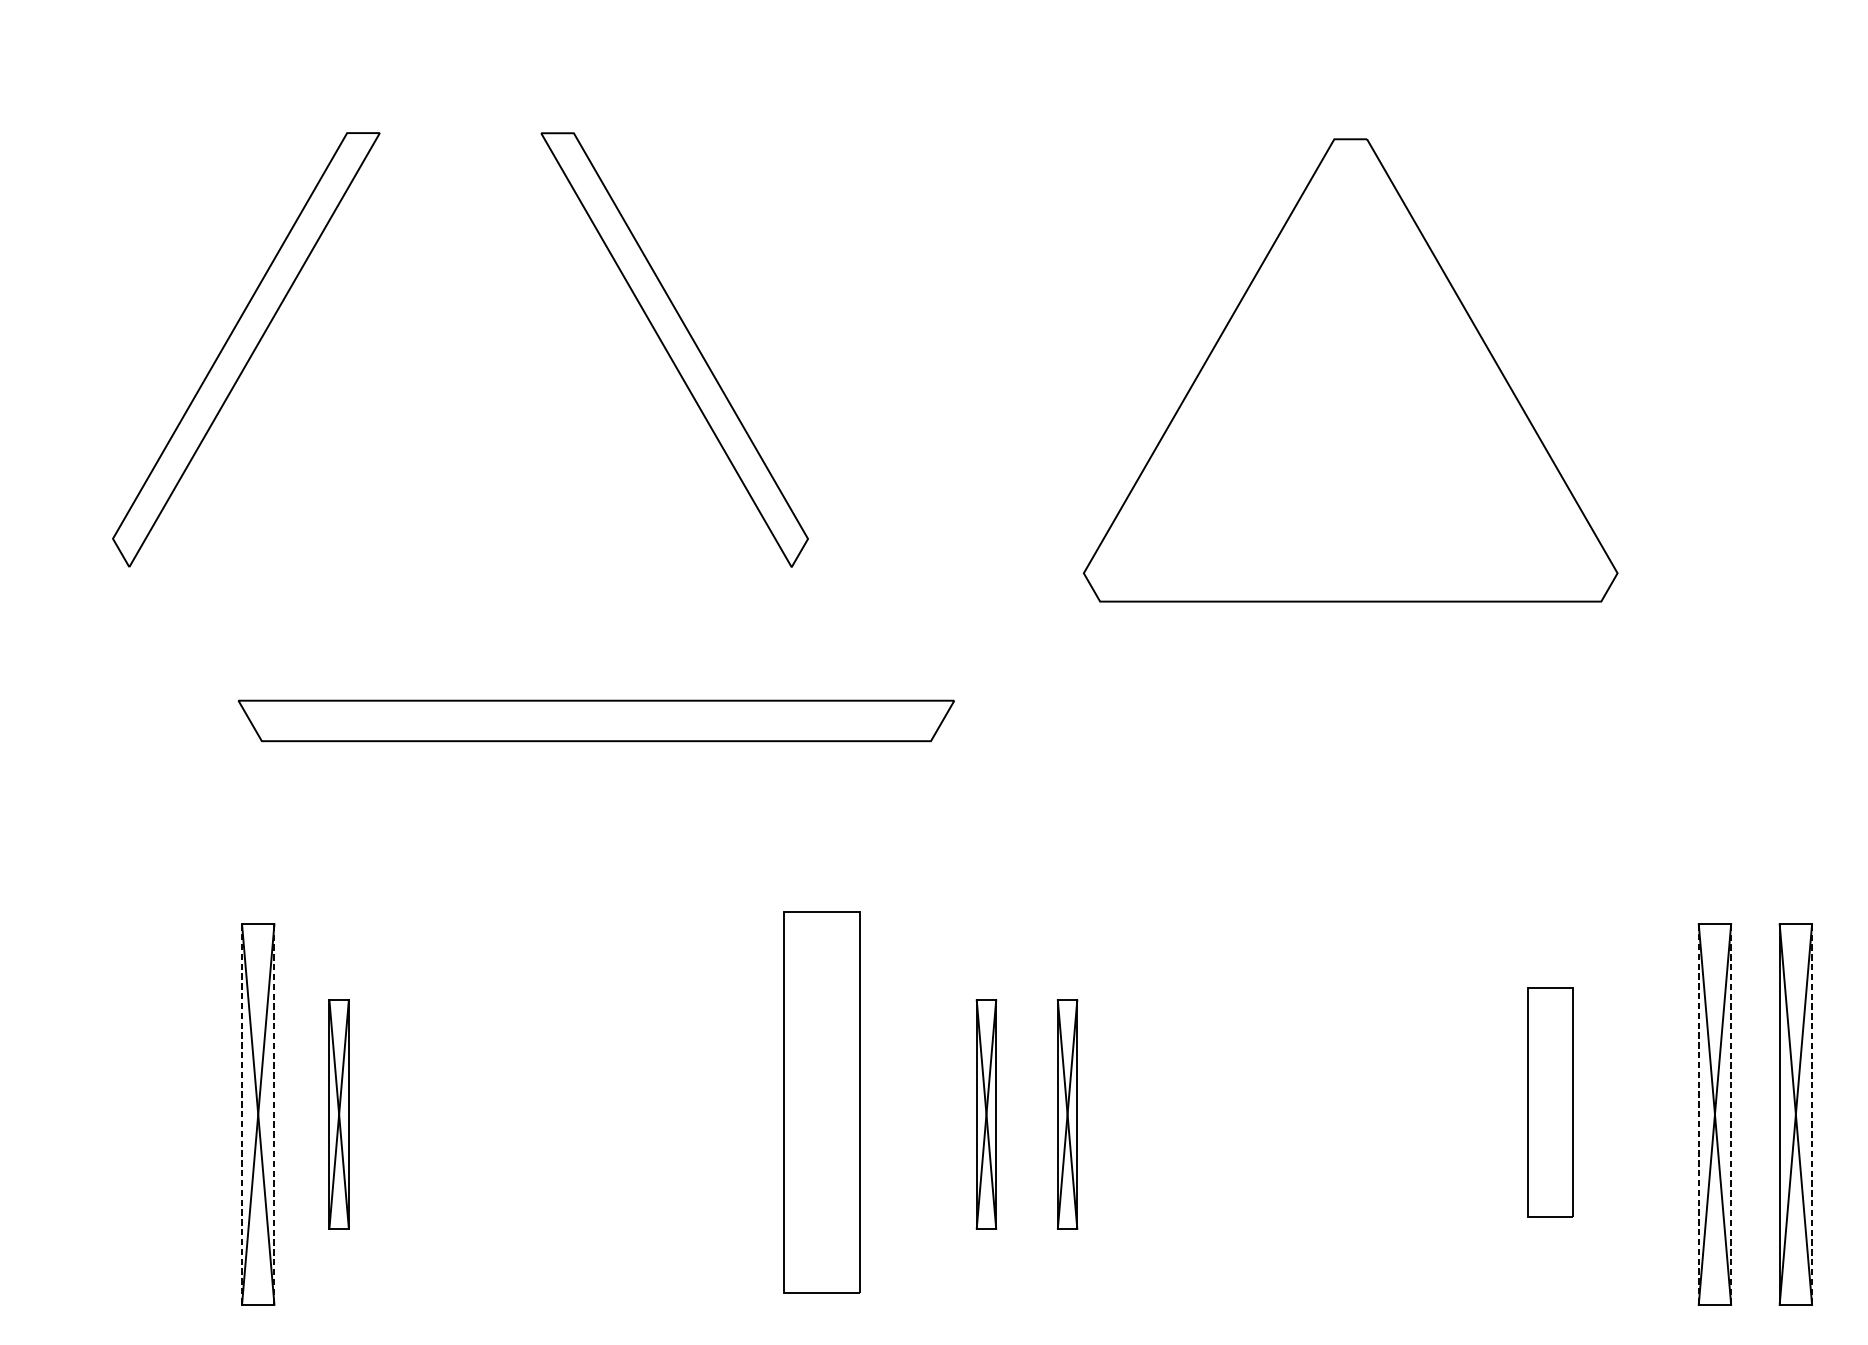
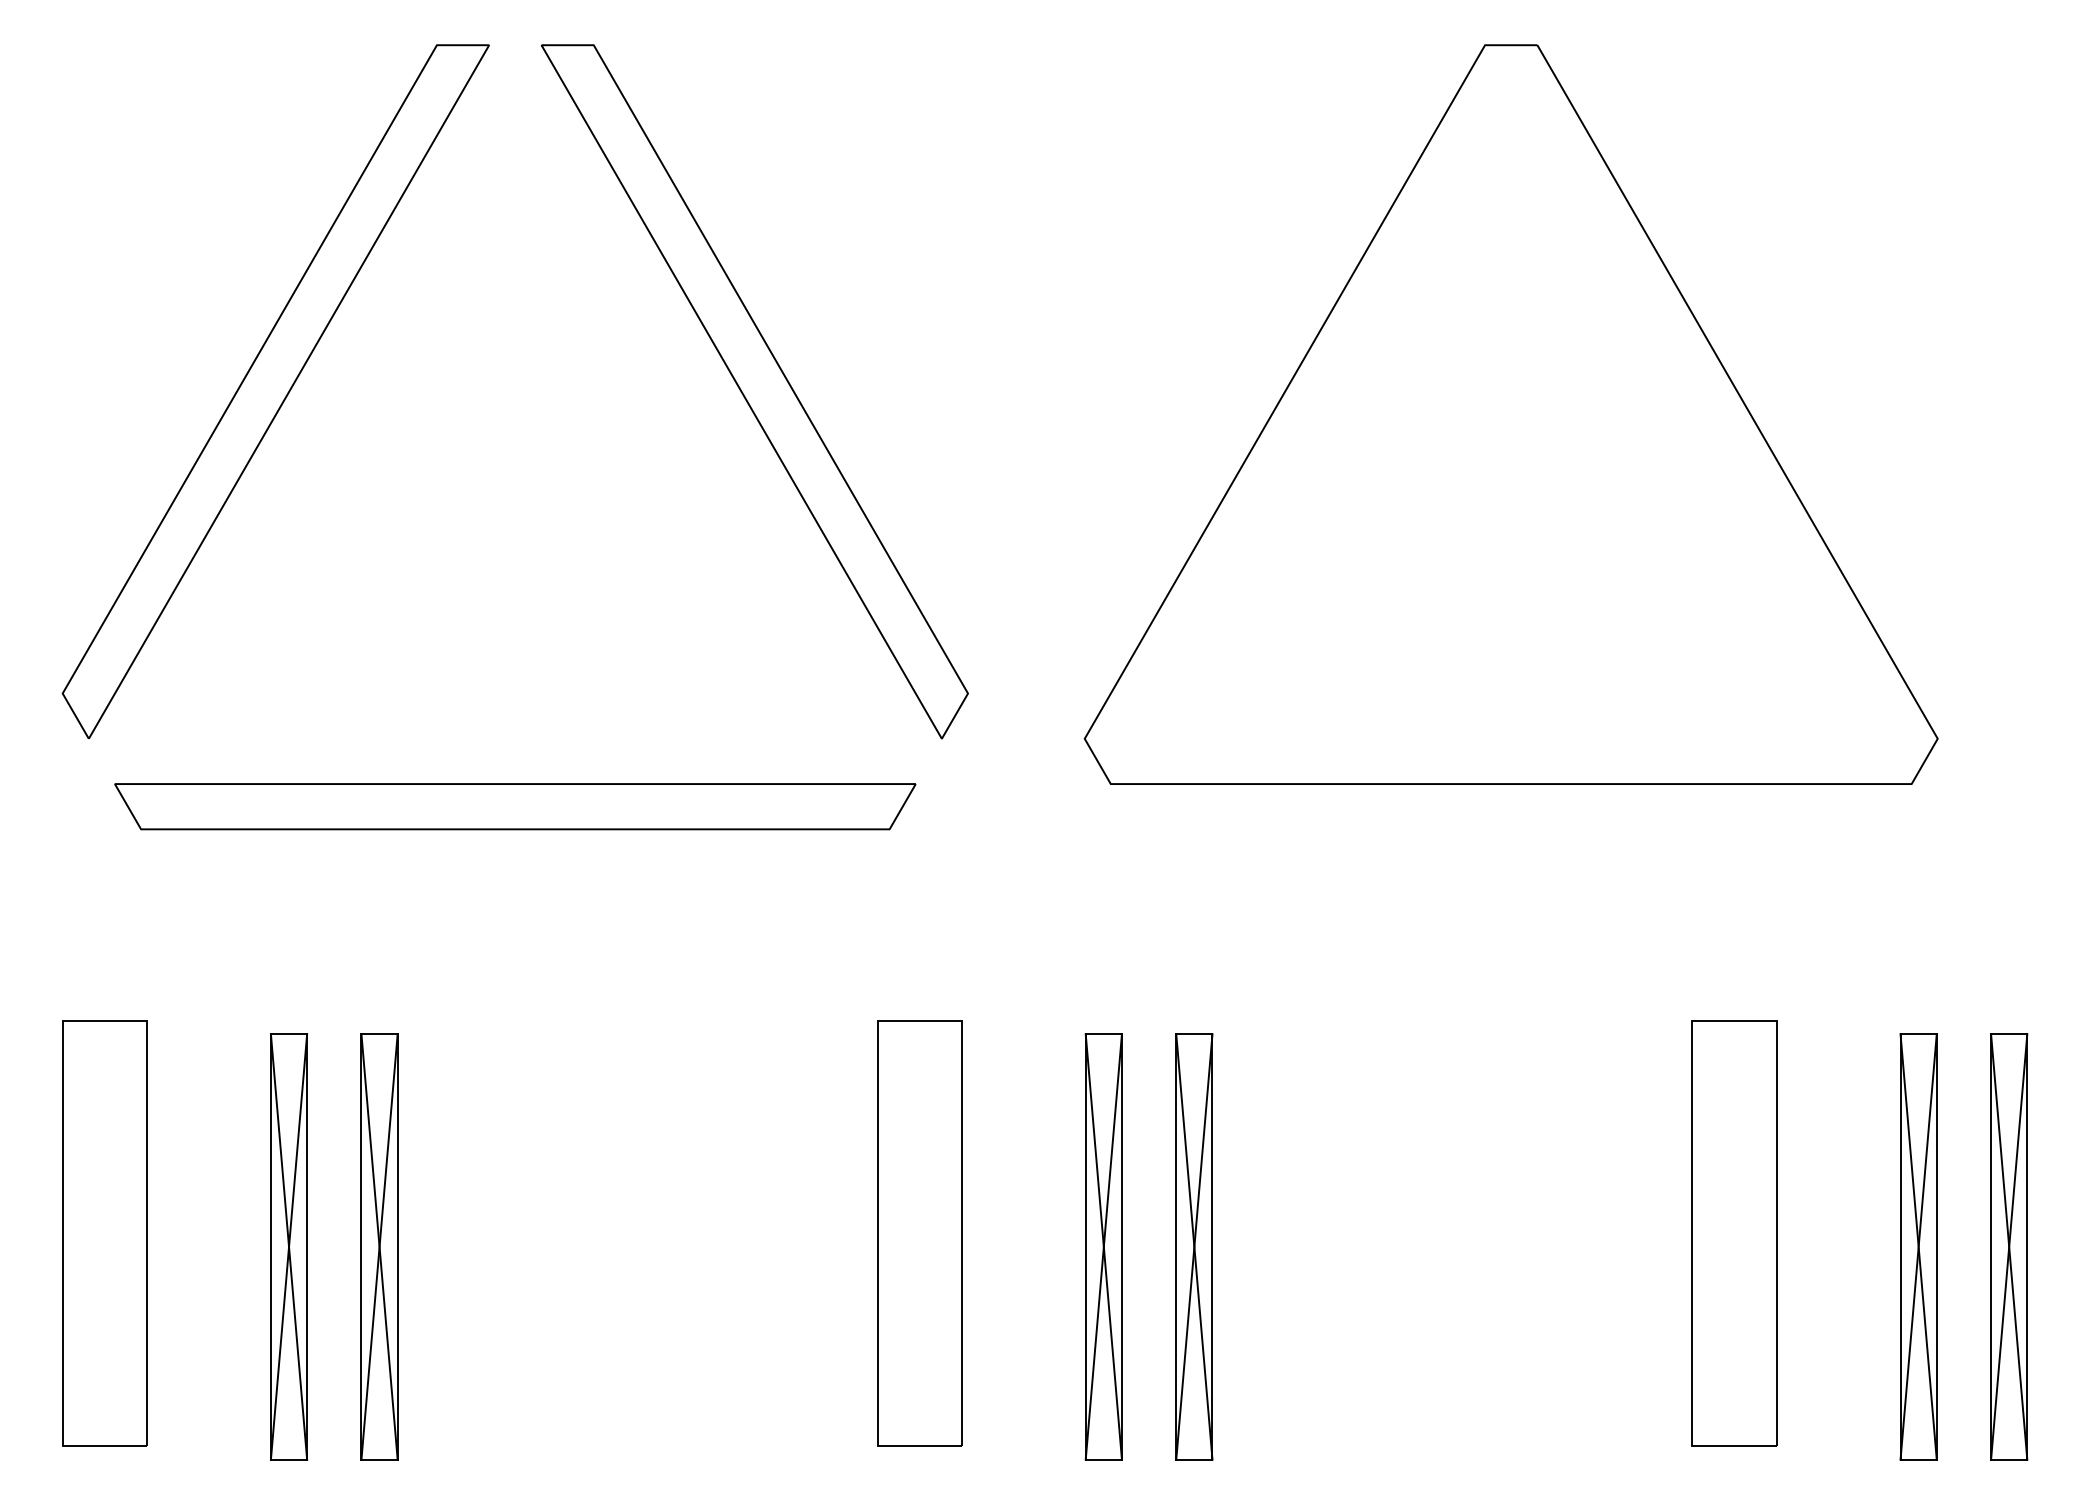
part: (246, 349) -> (275, 391), size x1.43
part: (674, 349) -> (754, 391), size x1.43
part: (1350, 370) -> (1510, 414), size x1.43
part: (596, 720) -> (515, 806), moved
part: (93, 1102) -> (104, 1233), added
part: (1550, 1102) -> (1734, 1233), size x1.67
line: (241, 1114) -> (270, 1246), dashed -> solid
line: (274, 1114) -> (307, 1246), dashed -> solid
part: (339, 1114) -> (379, 1246), size x1.67
part: (986, 1114) -> (1103, 1246), size x1.67
part: (1067, 1114) -> (1194, 1246), size x1.67
line: (1698, 1114) -> (1900, 1246), dashed -> solid
line: (1730, 1114) -> (1936, 1246), dashed -> solid
line: (1812, 1114) -> (2027, 1246), dashed -> solid

